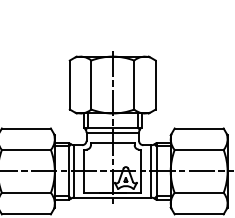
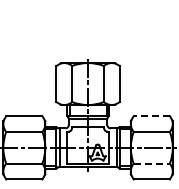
line: (198, 129) -> (151, 116), solid -> dashed
line: (200, 192) -> (152, 163), solid -> dashed

